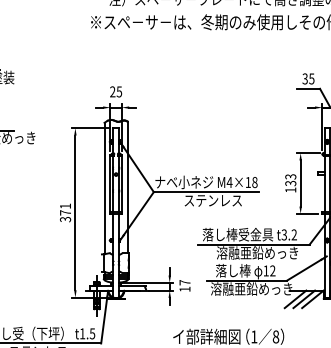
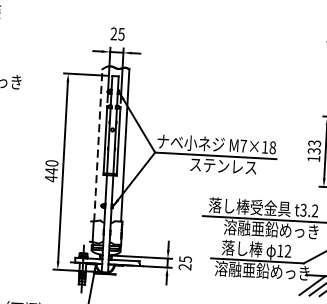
text: (229, 182) -> (243, 146), M4×18 -> M7×18
line: (104, 188) -> (98, 145), solid -> dashed
text: (65, 212) -> (51, 170), 371 -> 440
text: (184, 285) -> (184, 262), 17 -> 25

